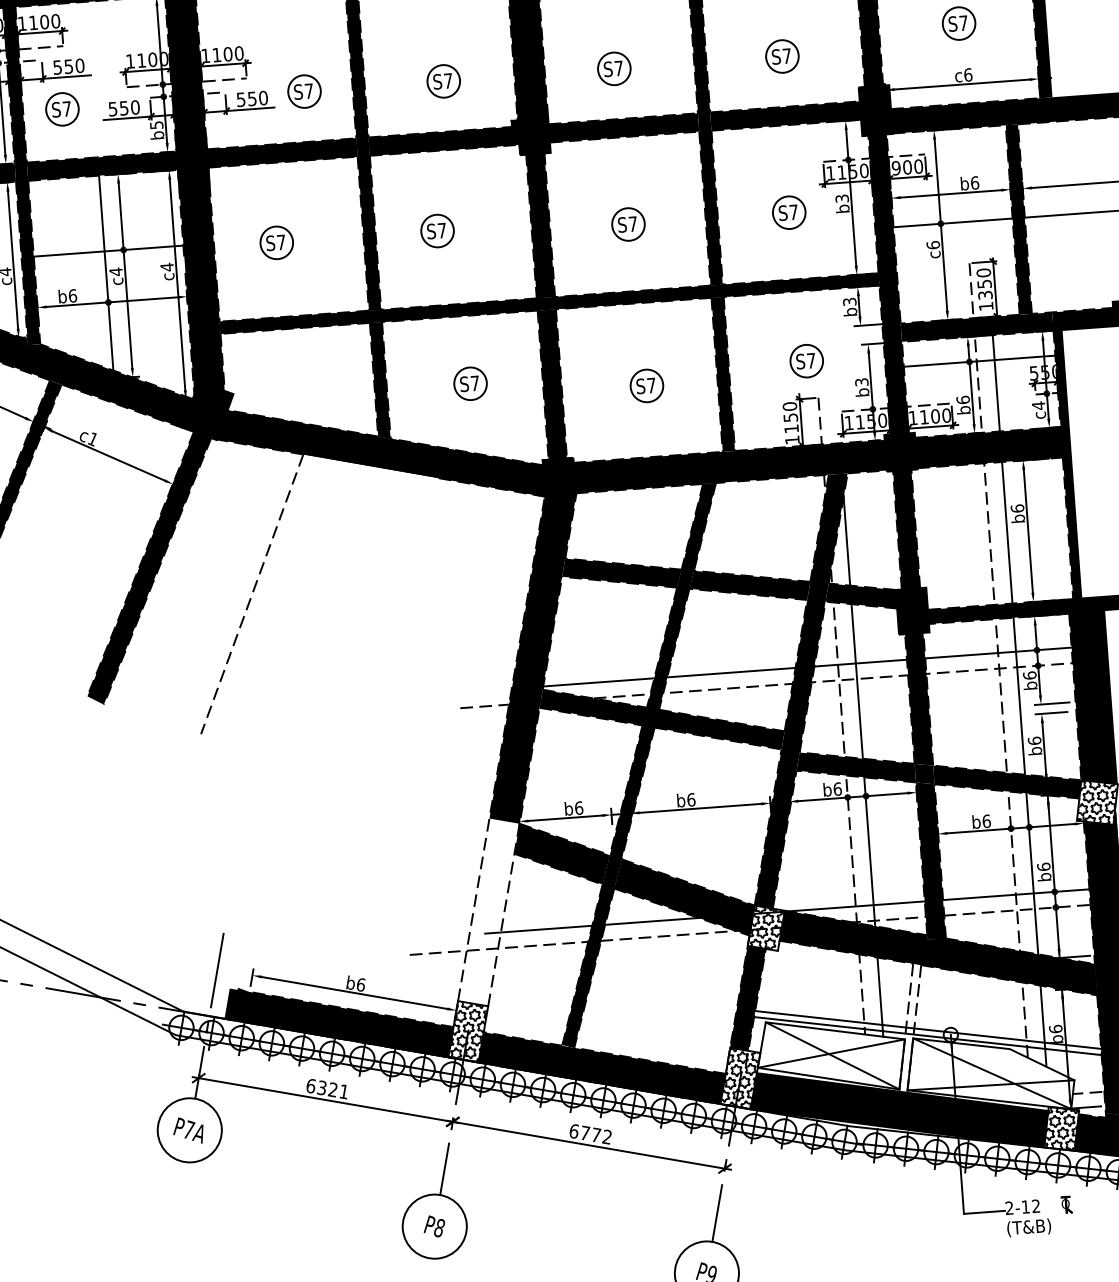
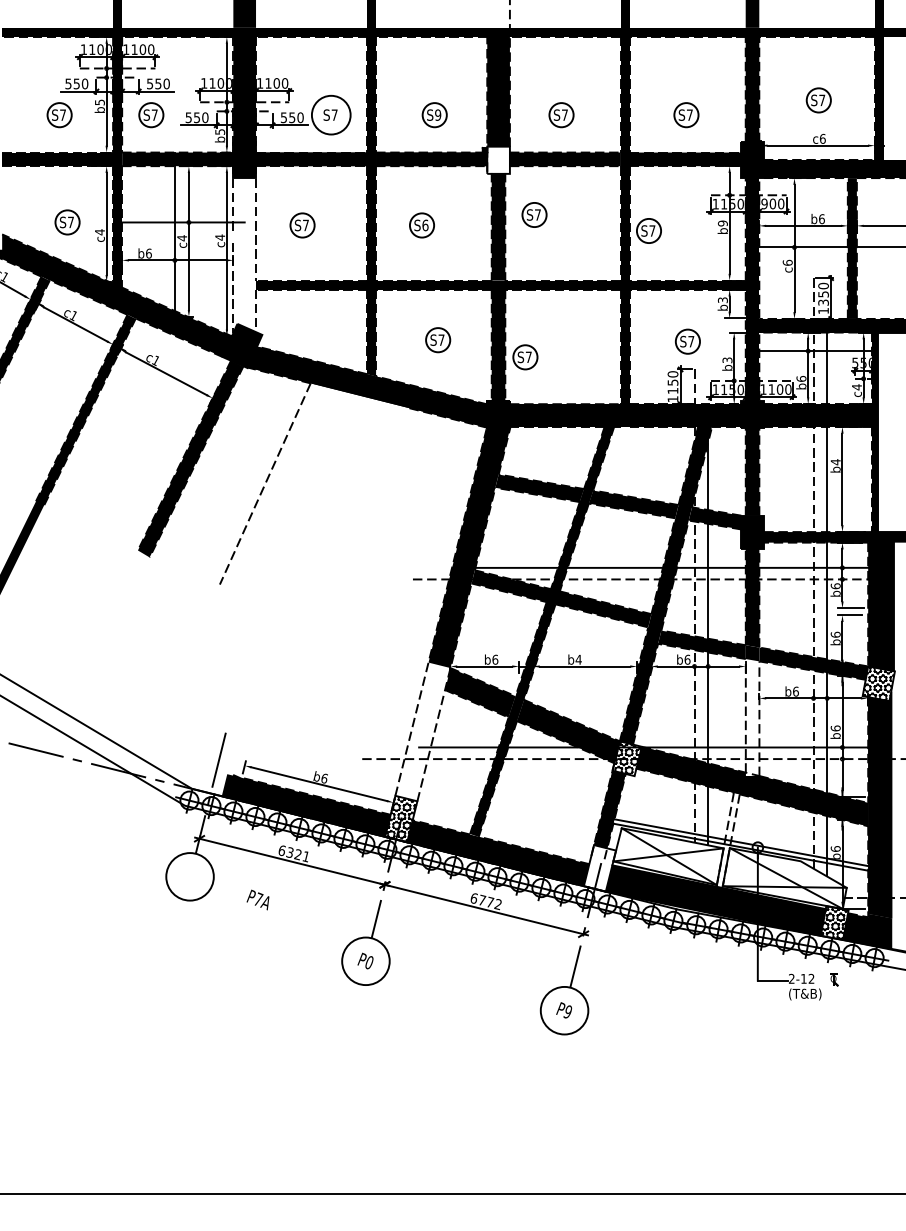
text: (448, 80) -> (438, 114), S7 -> S9
circle: (304, 92) -> (331, 115), size x1.6
fill: (533, 134) -> (498, 159), removed
text: (841, 198) -> (722, 223), b3 -> b9
part: (788, 212) -> (648, 230), moved
part: (628, 223) -> (534, 214), moved
text: (442, 230) -> (425, 225), S7 -> S6
fill: (201, 288) -> (244, 255), removed
part: (647, 386) -> (525, 357), moved
text: (1017, 509) -> (835, 462), b6 -> b4
text: (690, 799) -> (578, 659), b6 -> b4
fill: (930, 860) -> (752, 717), removed
hatch: (741, 1077) -> (600, 867), removed
text: (187, 1130) -> (257, 899), moved
text: (439, 1227) -> (369, 962), P8 -> P0

